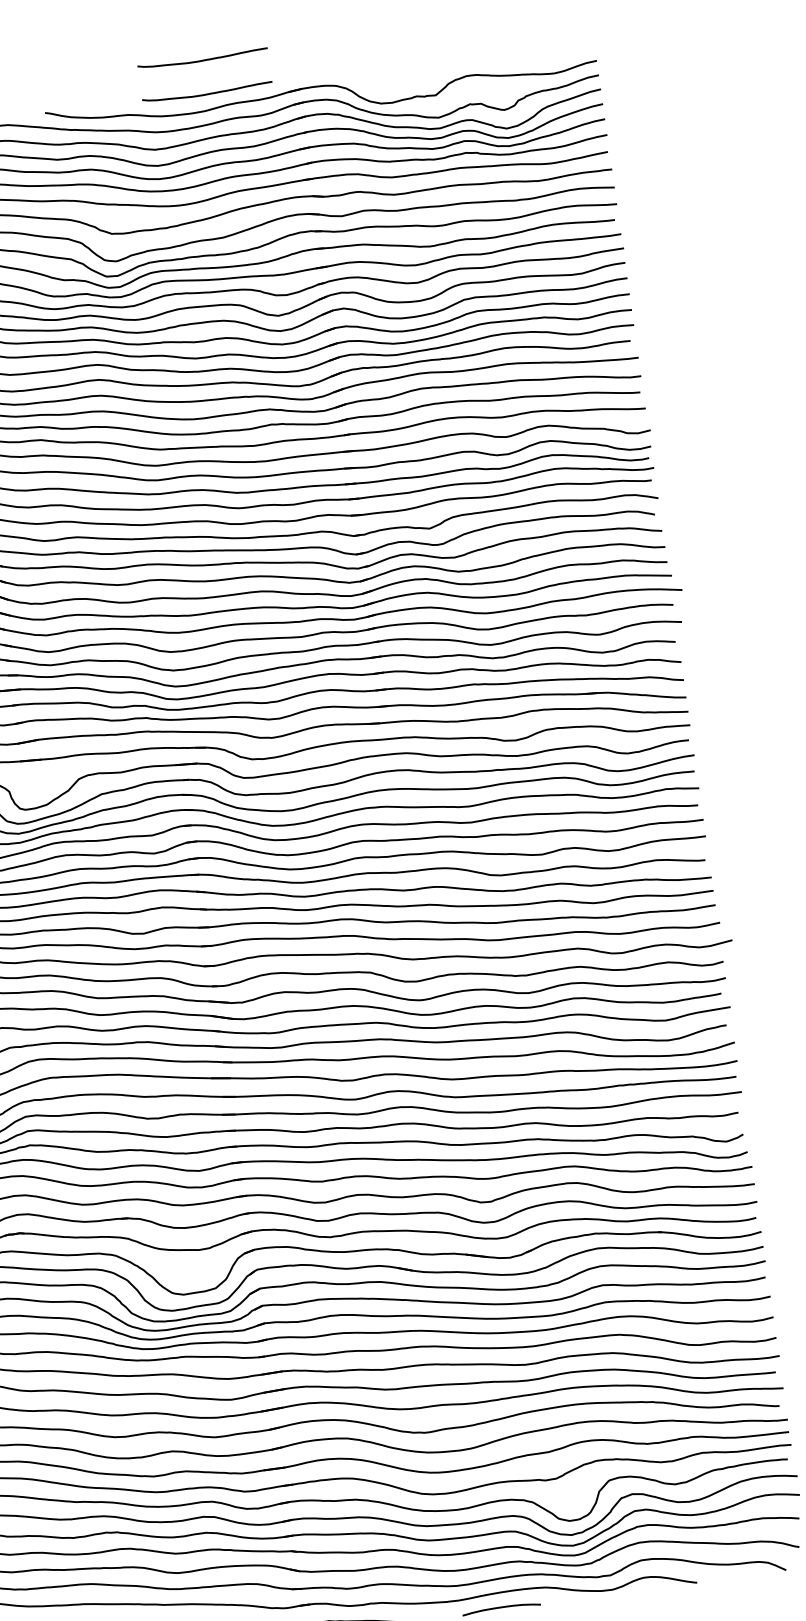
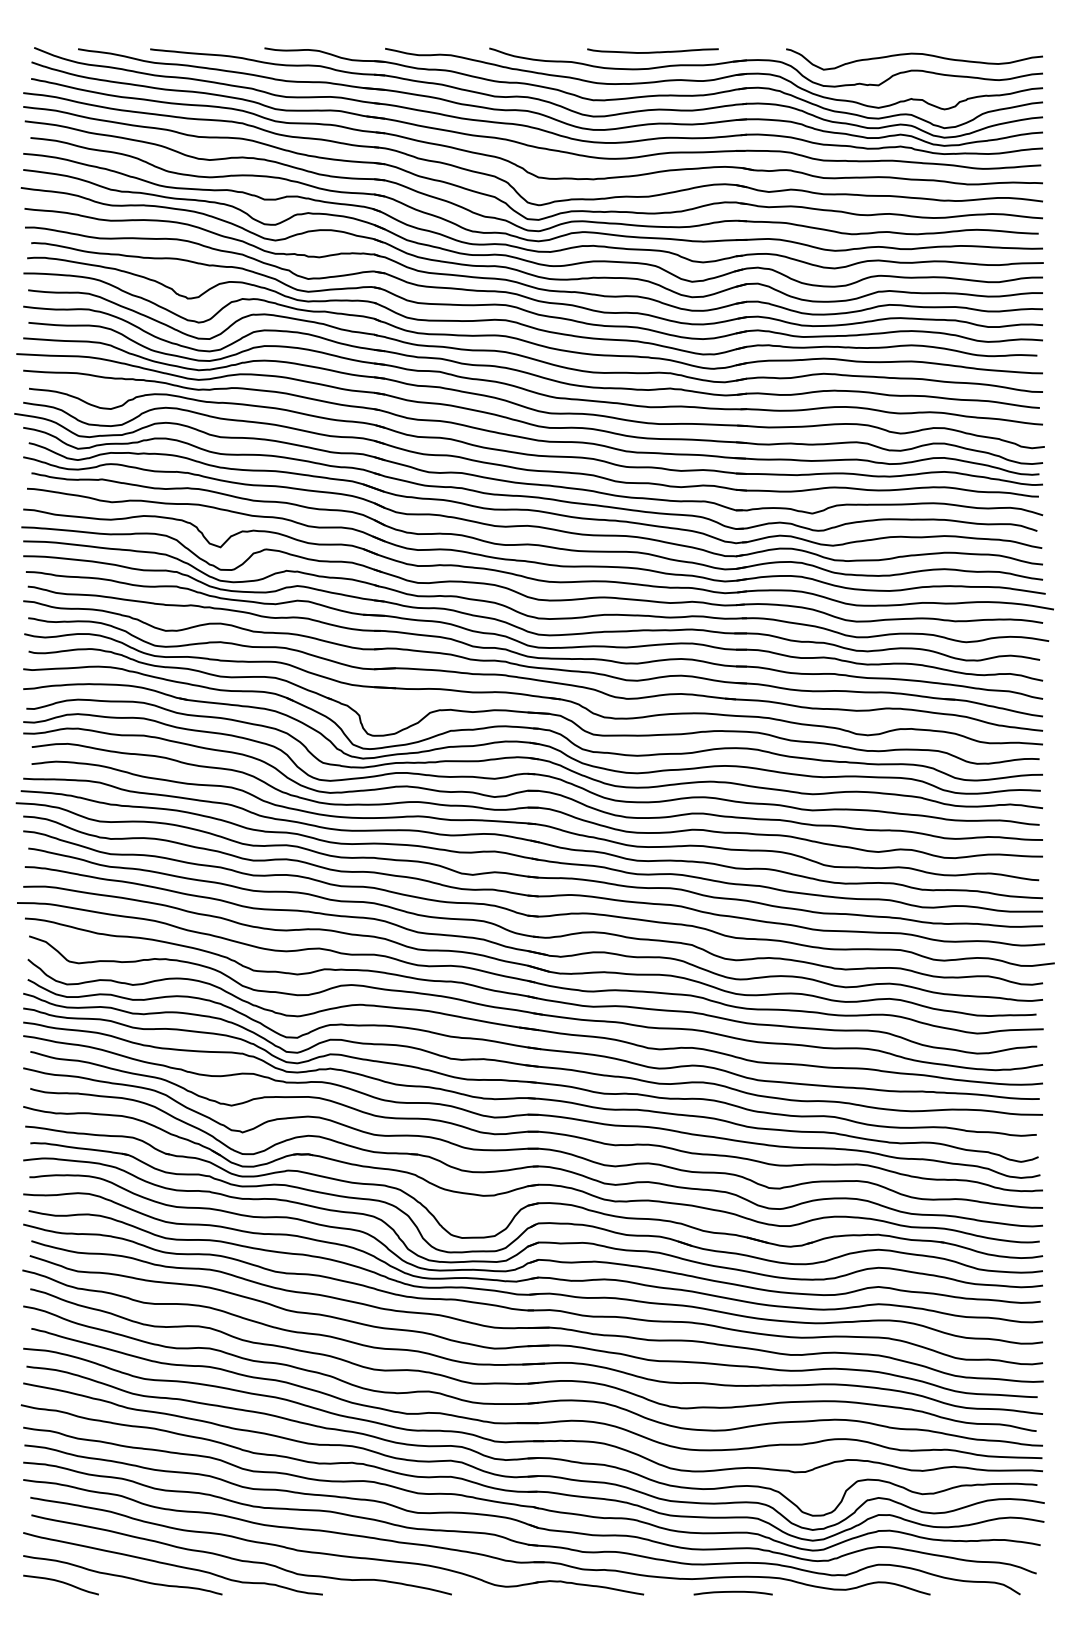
curve: (202, 59) -> (652, 17), removed
curve: (466, 59) -> (914, 54), added

